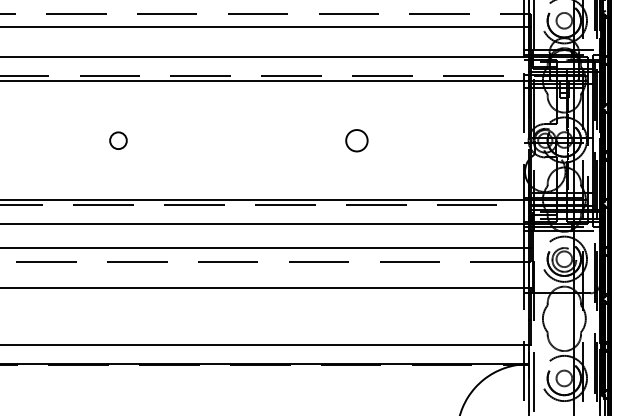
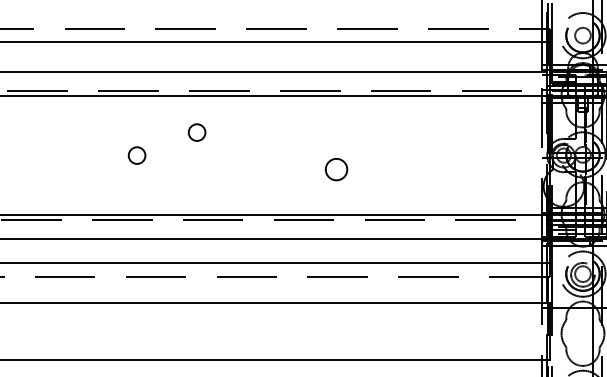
circle: (178, 117) -> (197, 132), added
circle: (356, 140) -> (336, 169), moved

